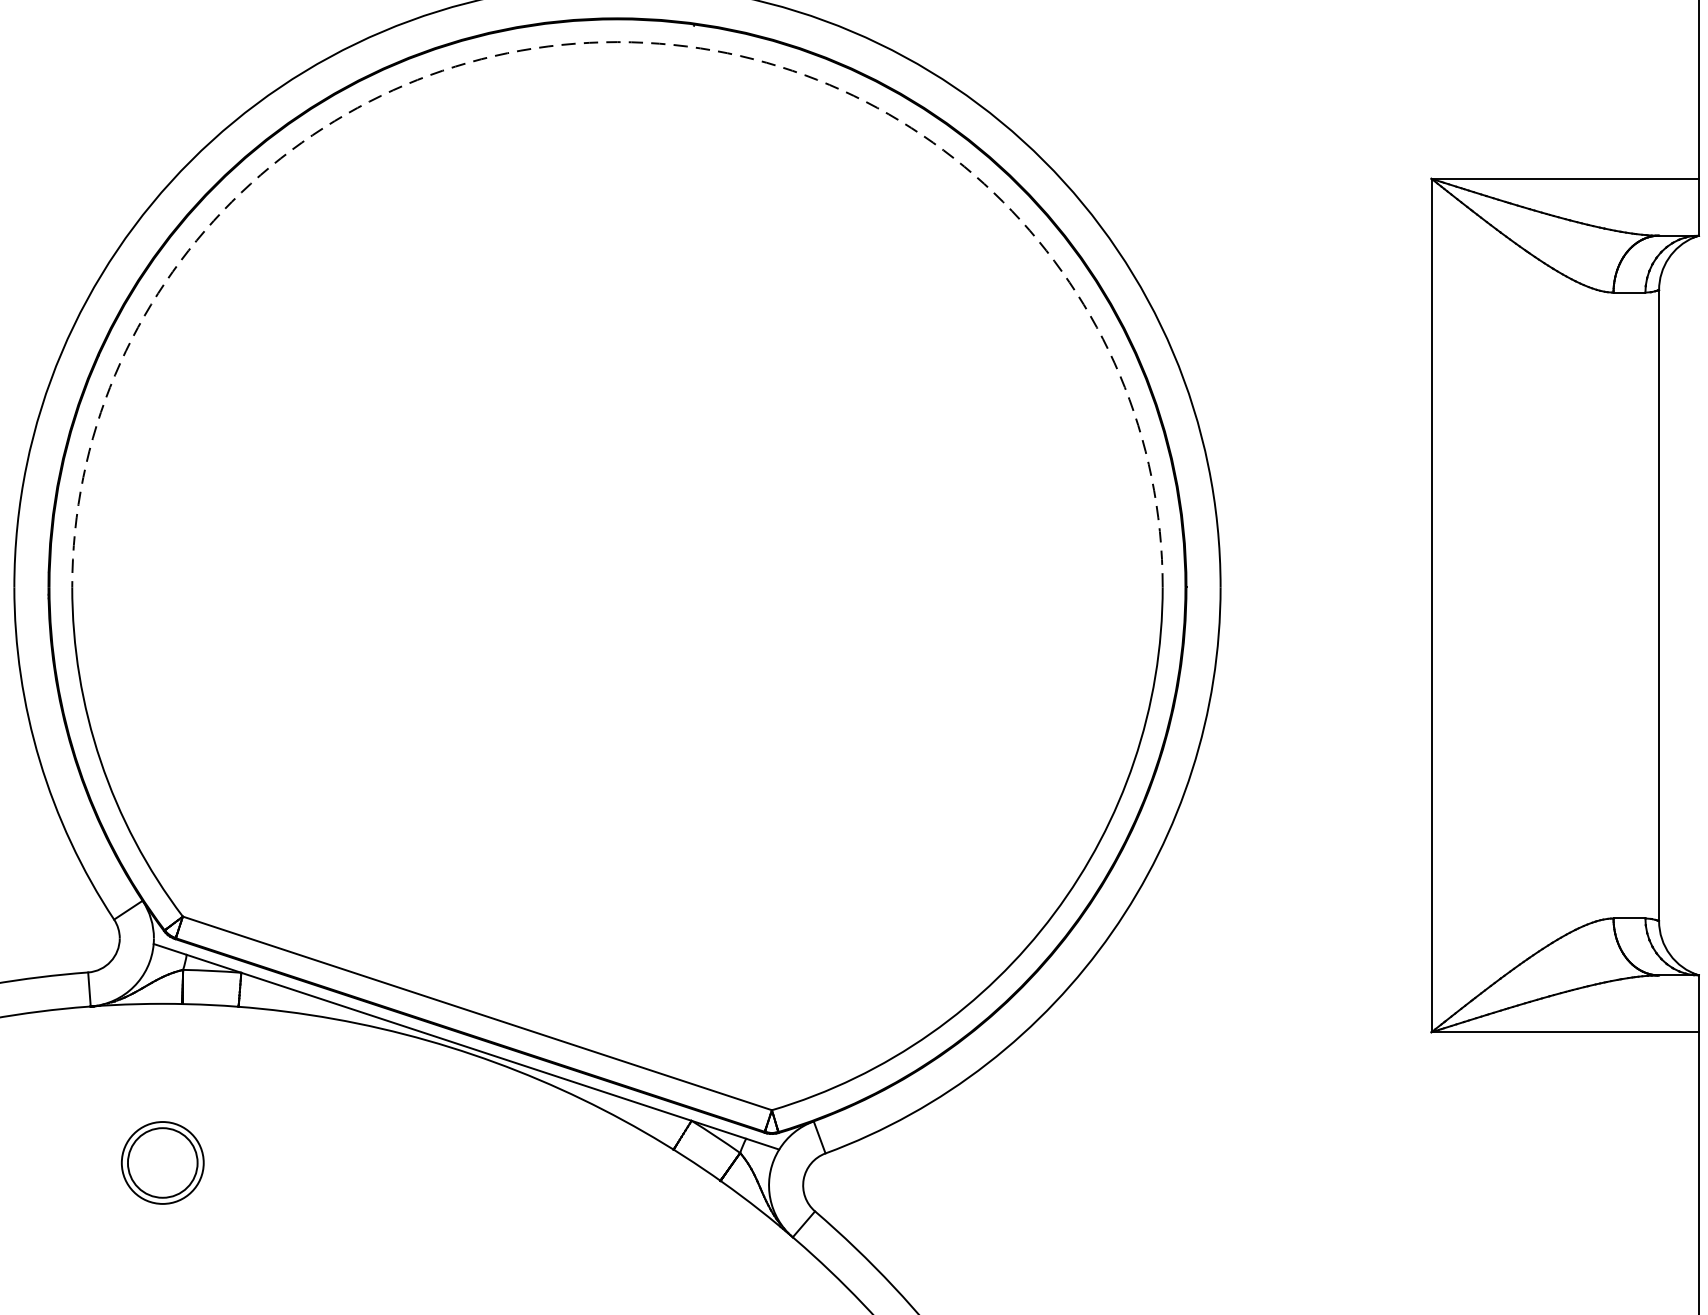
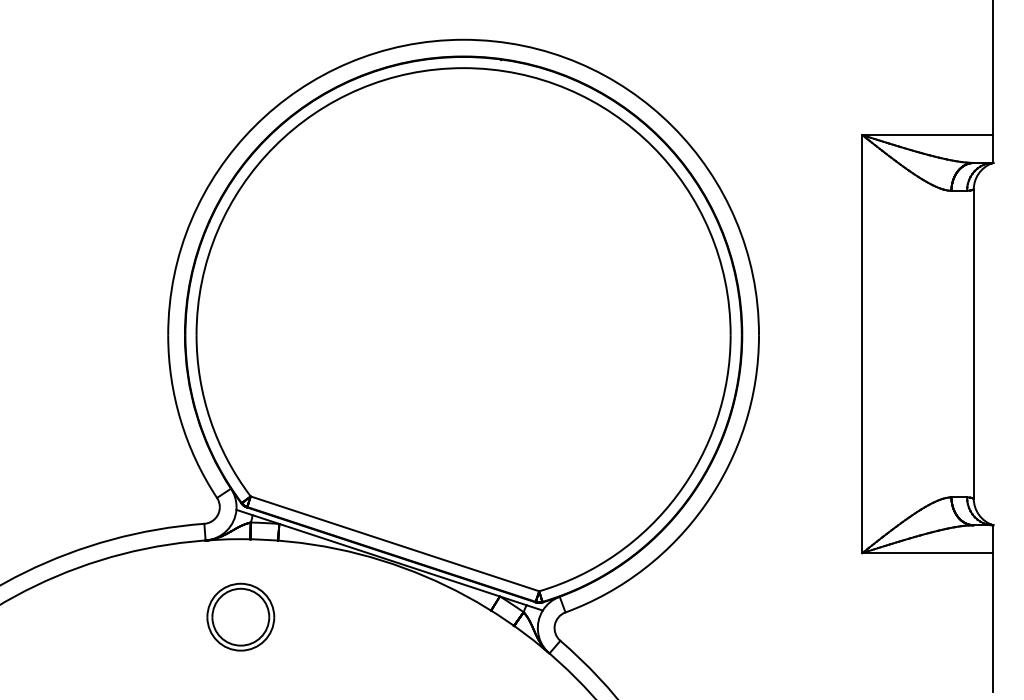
arc: (617, 42) -> (463, 68), dashed -> solid
part: (161, 1161) -> (240, 616), size x1.67

